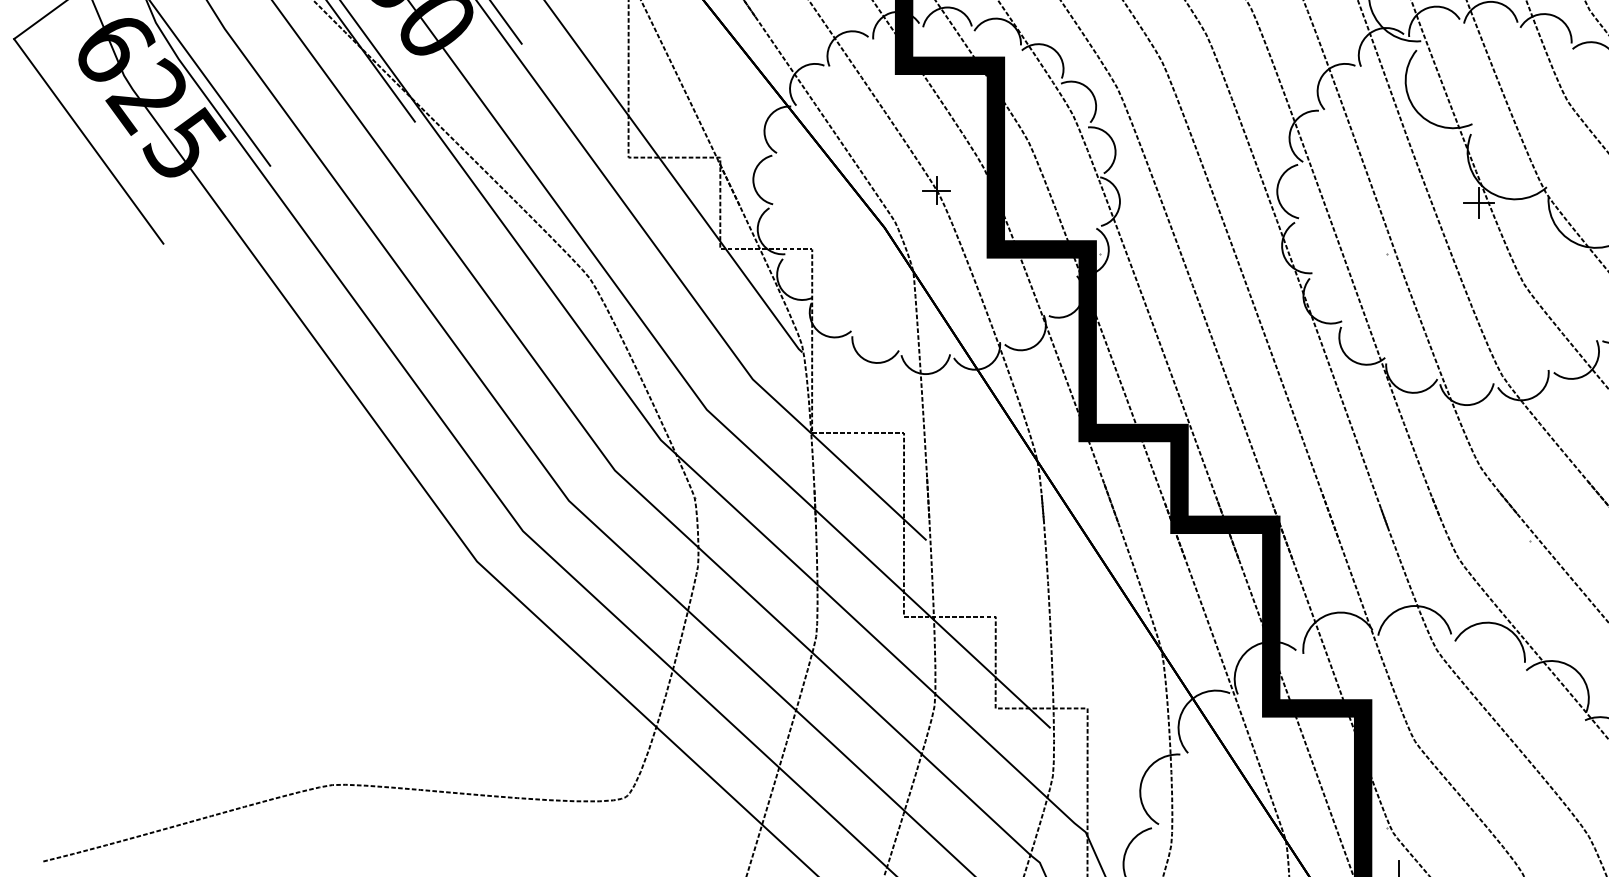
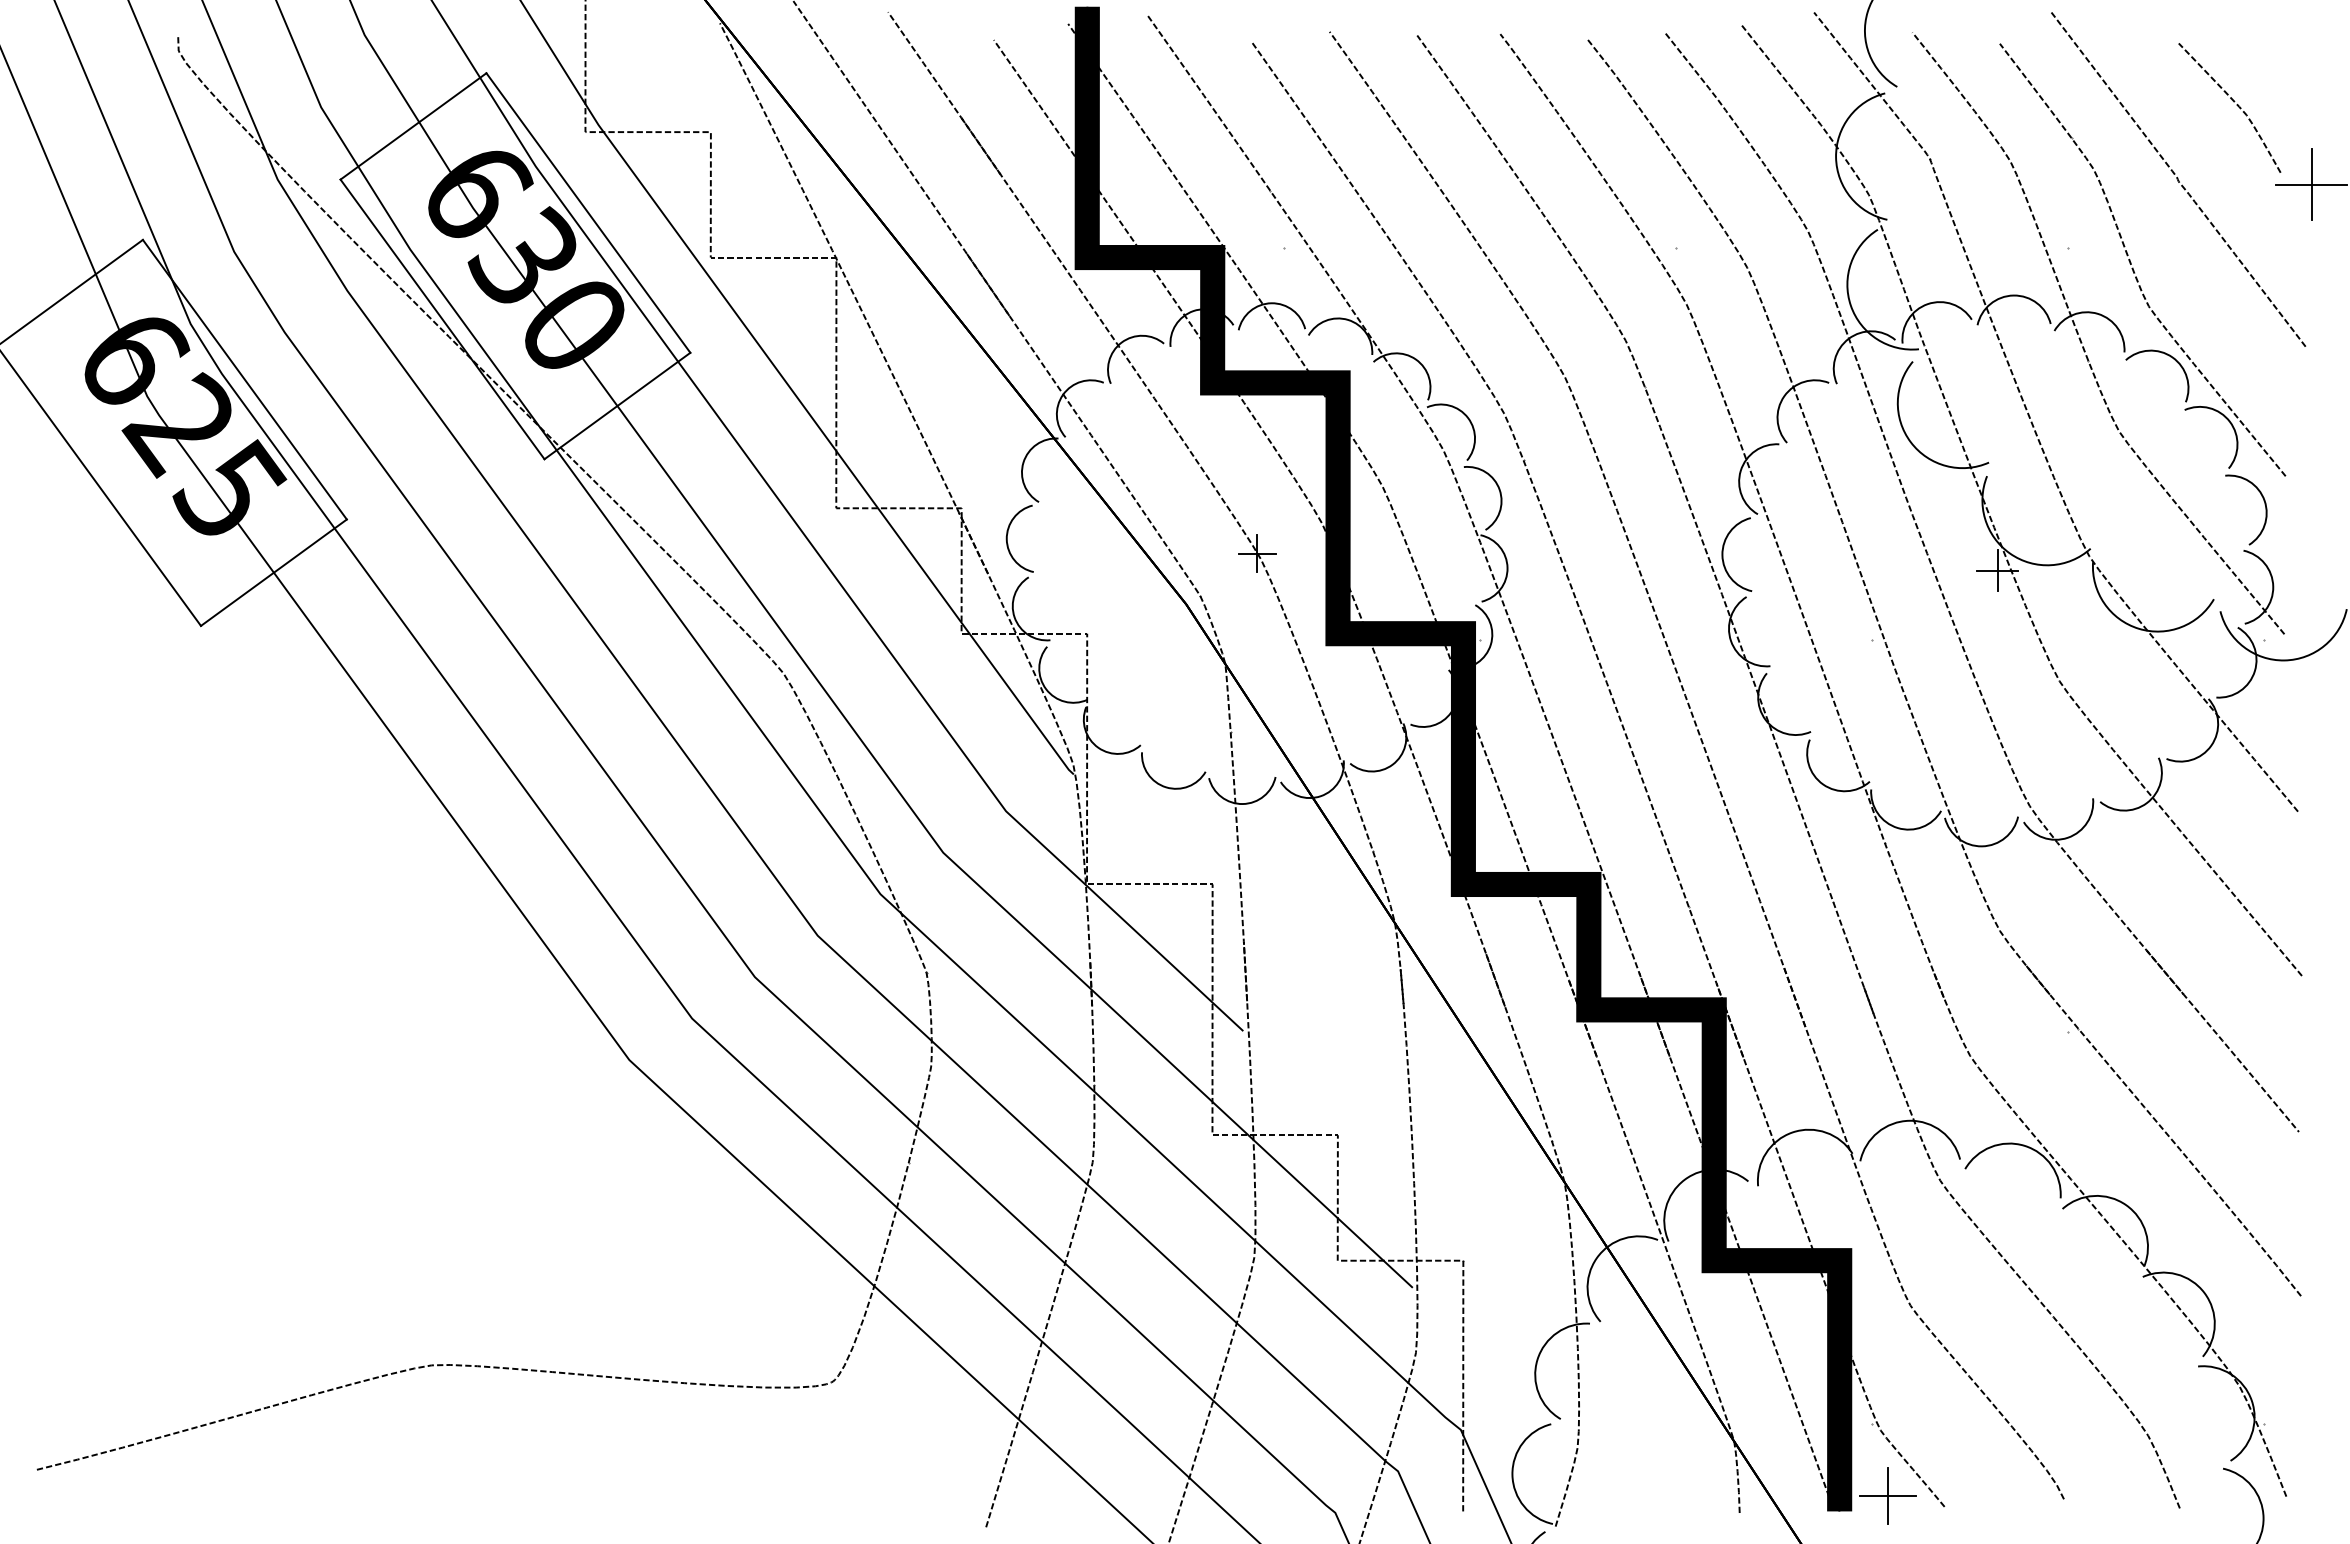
line: (468, 82) -> (617, 405), added
line: (216, 204) -> (273, 572), added

